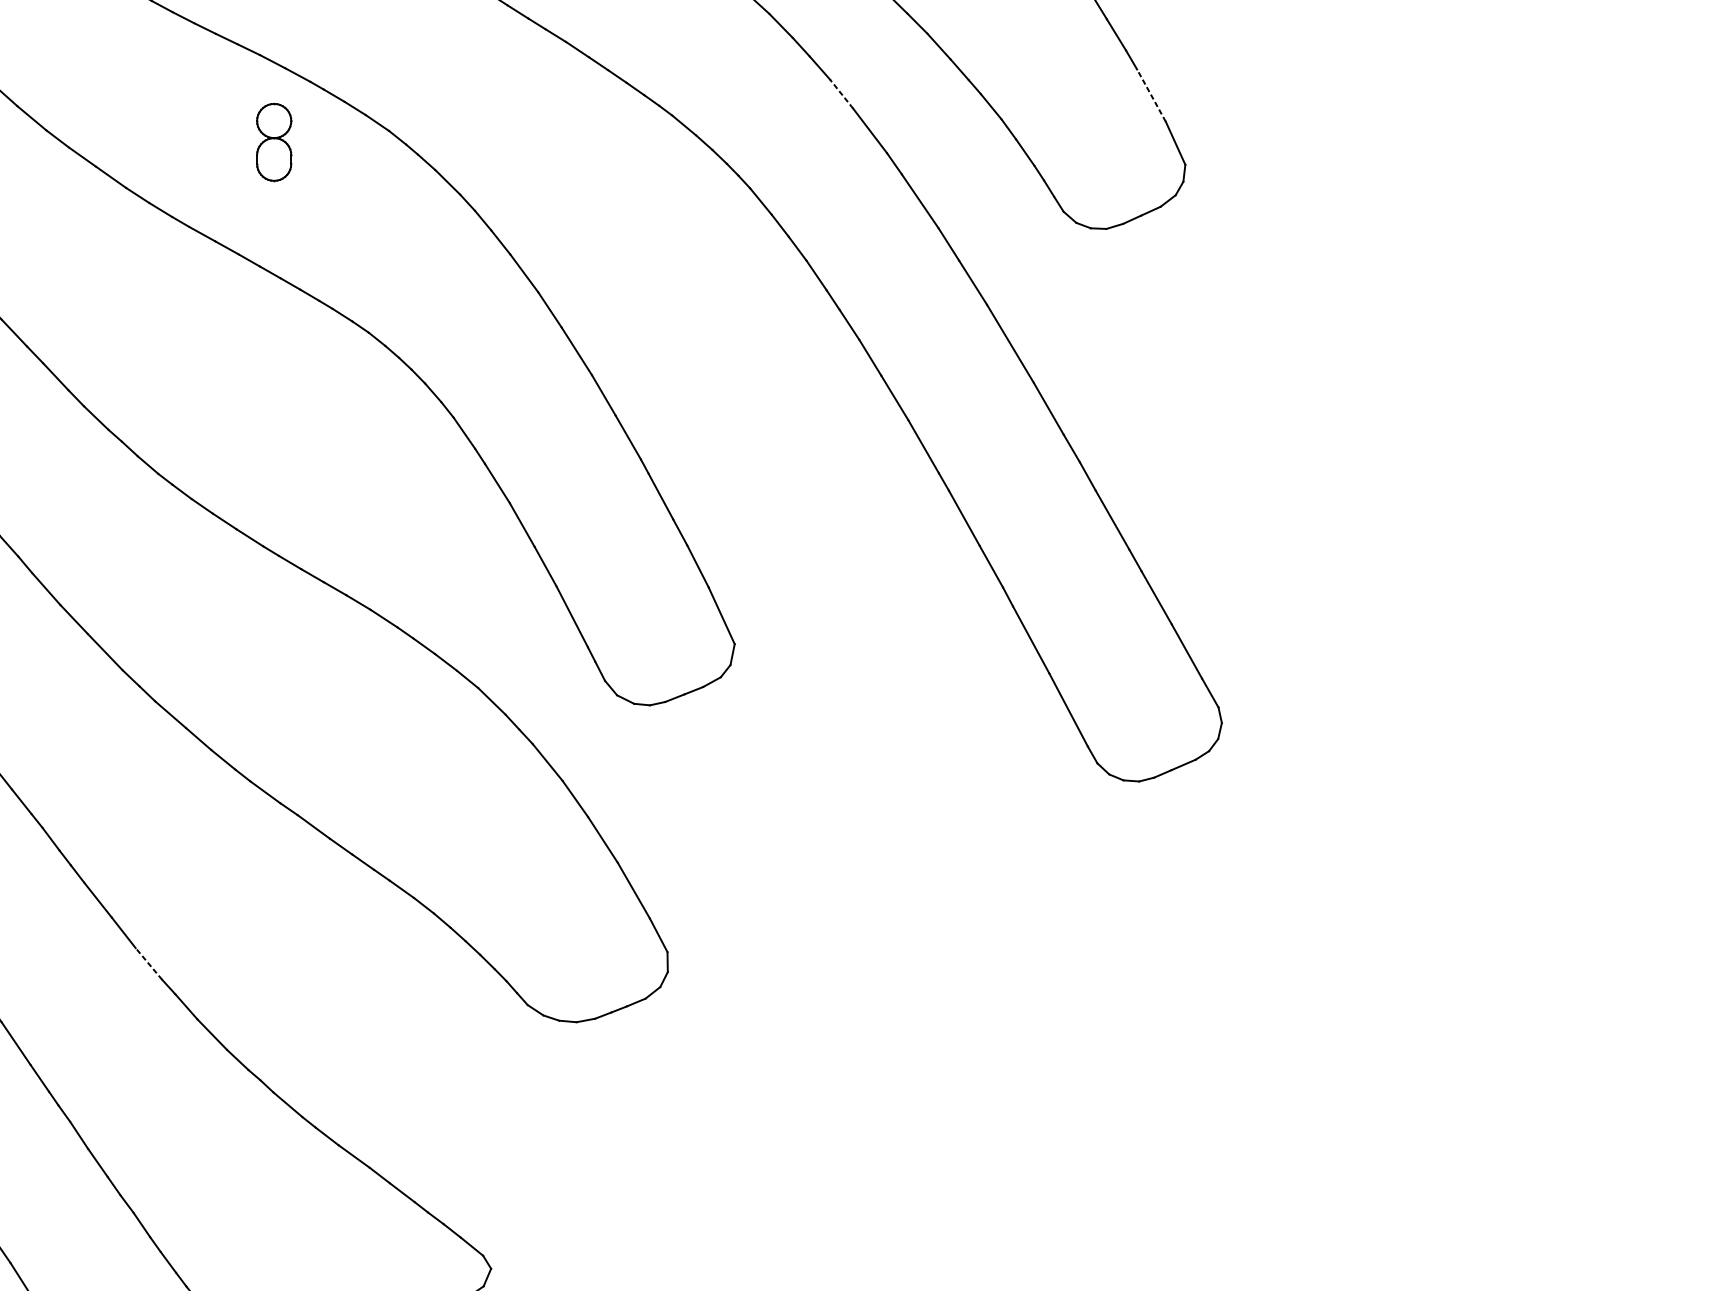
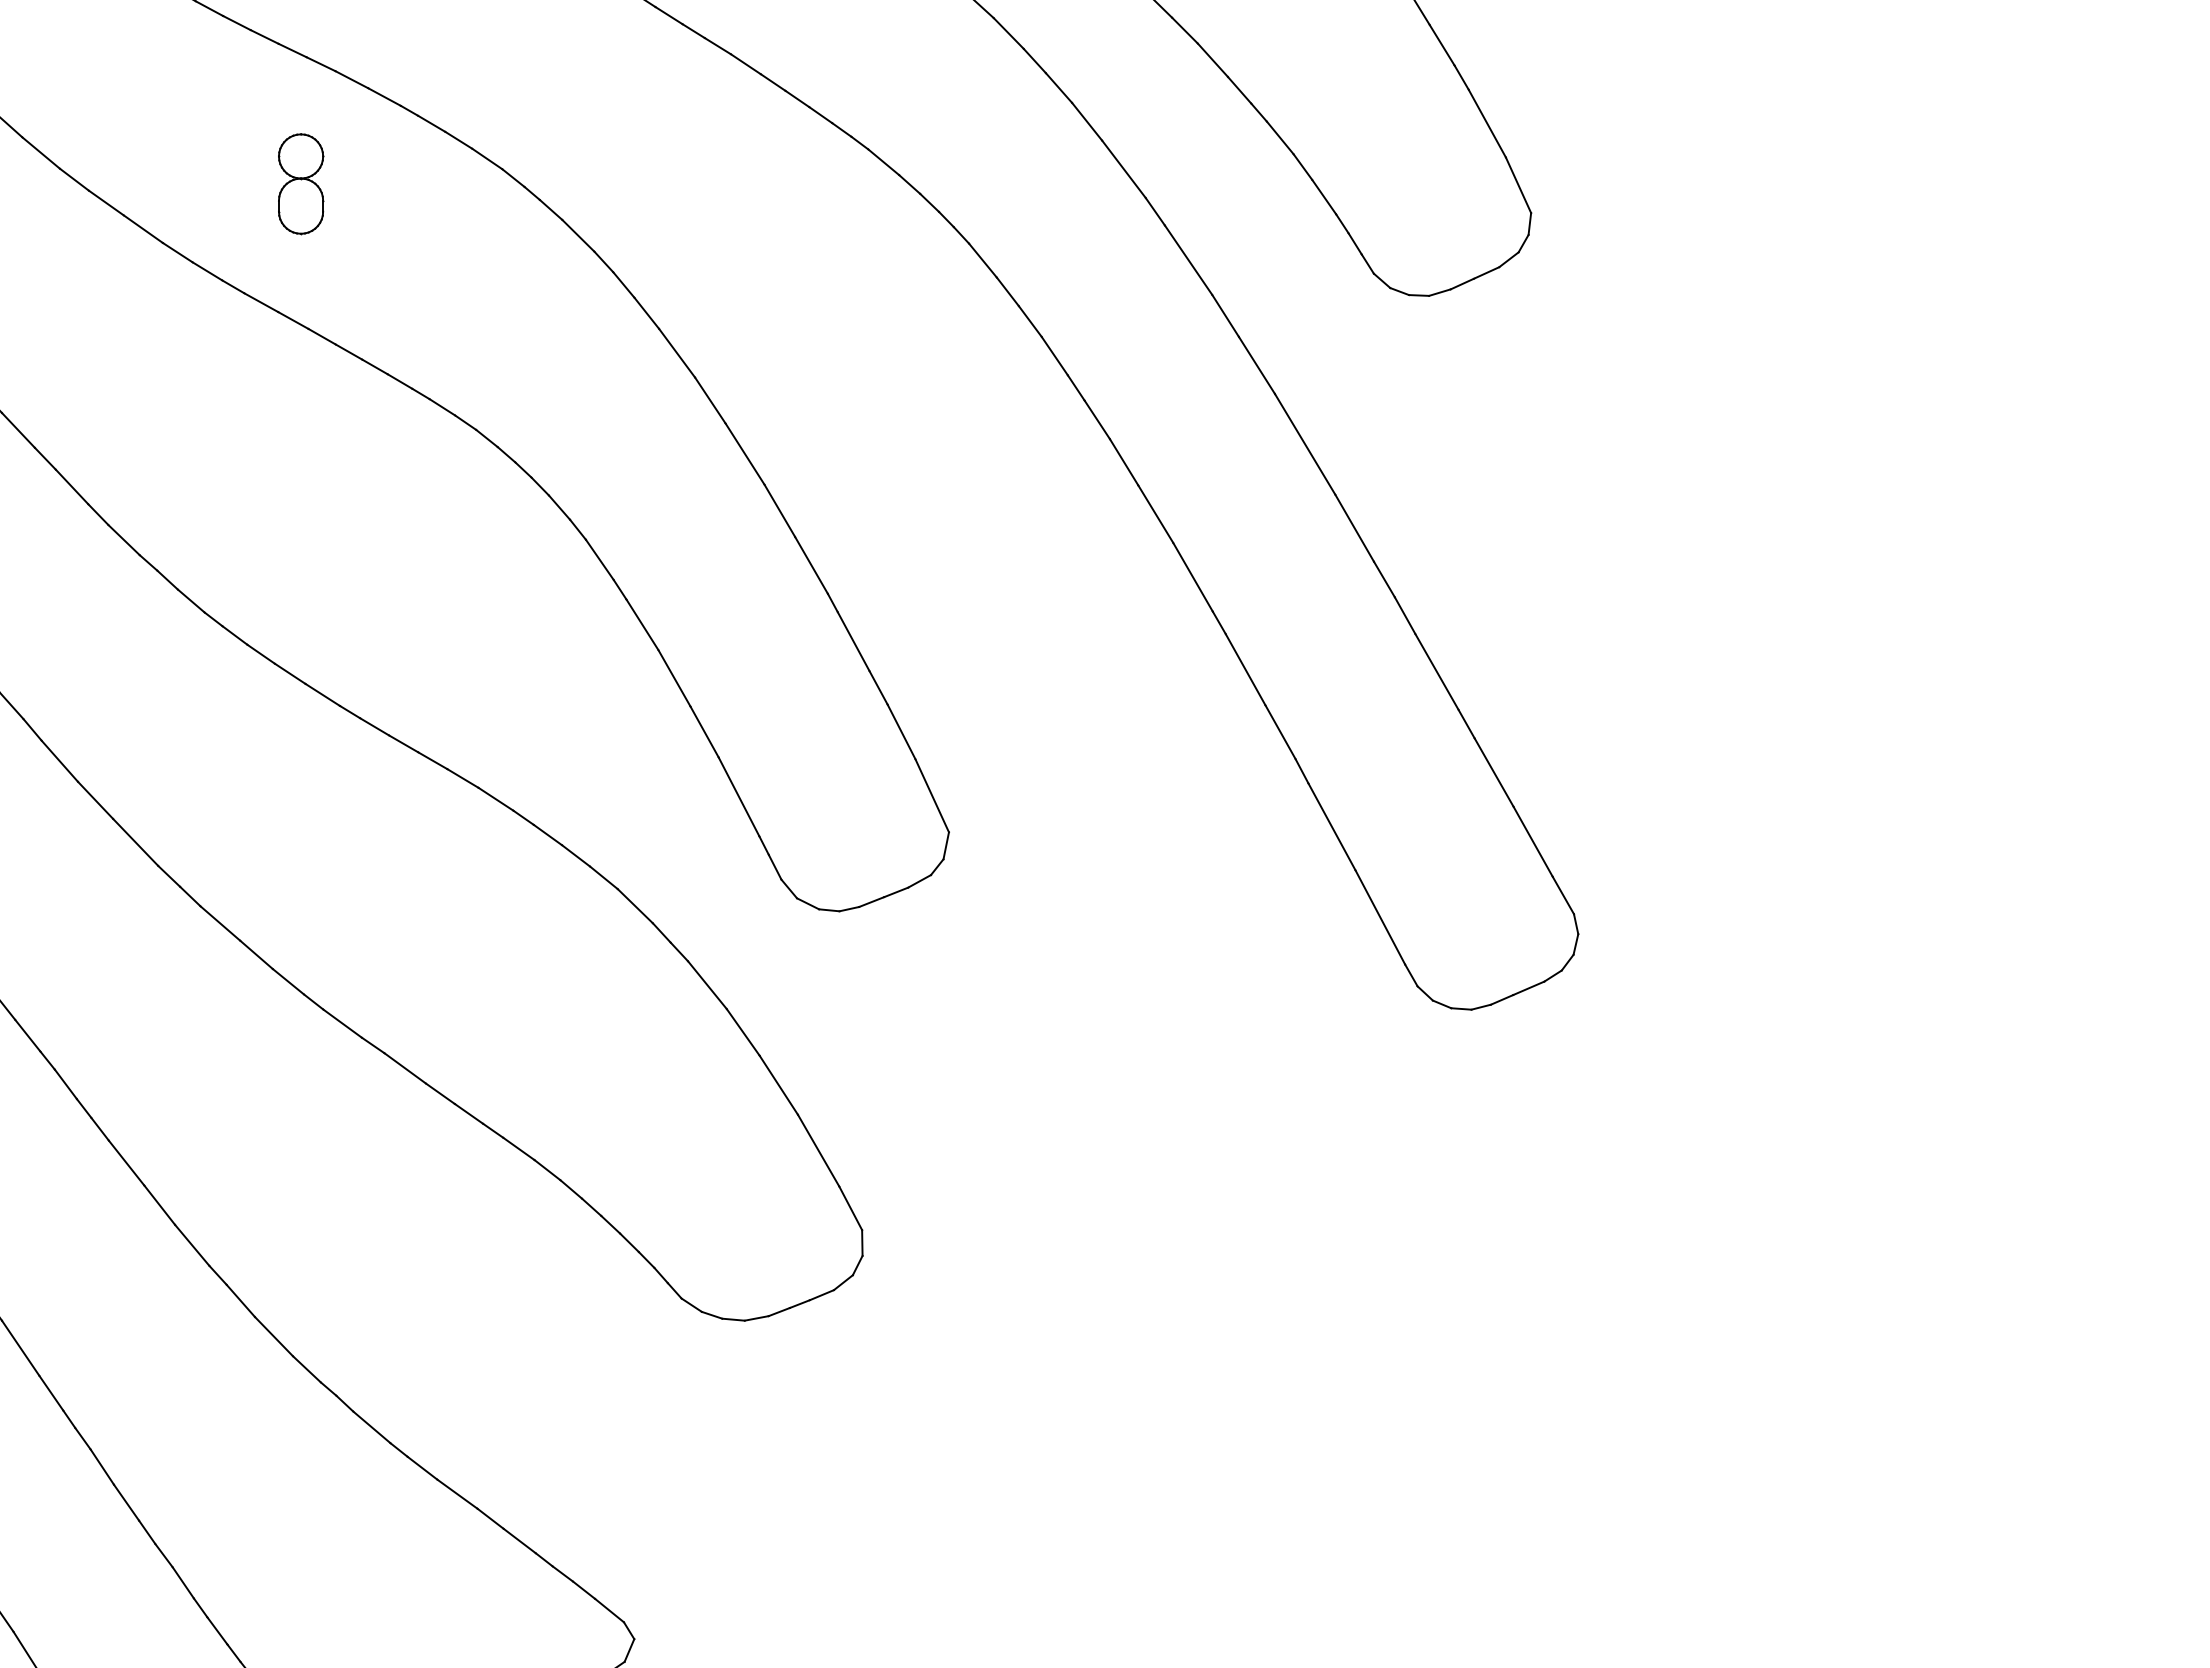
line: (841, 93) -> (1086, 121), dashed -> solid
line: (1151, 95) -> (1487, 123), dashed -> solid
part: (274, 142) -> (301, 184), moved
line: (149, 964) -> (192, 1245), dashed -> solid

